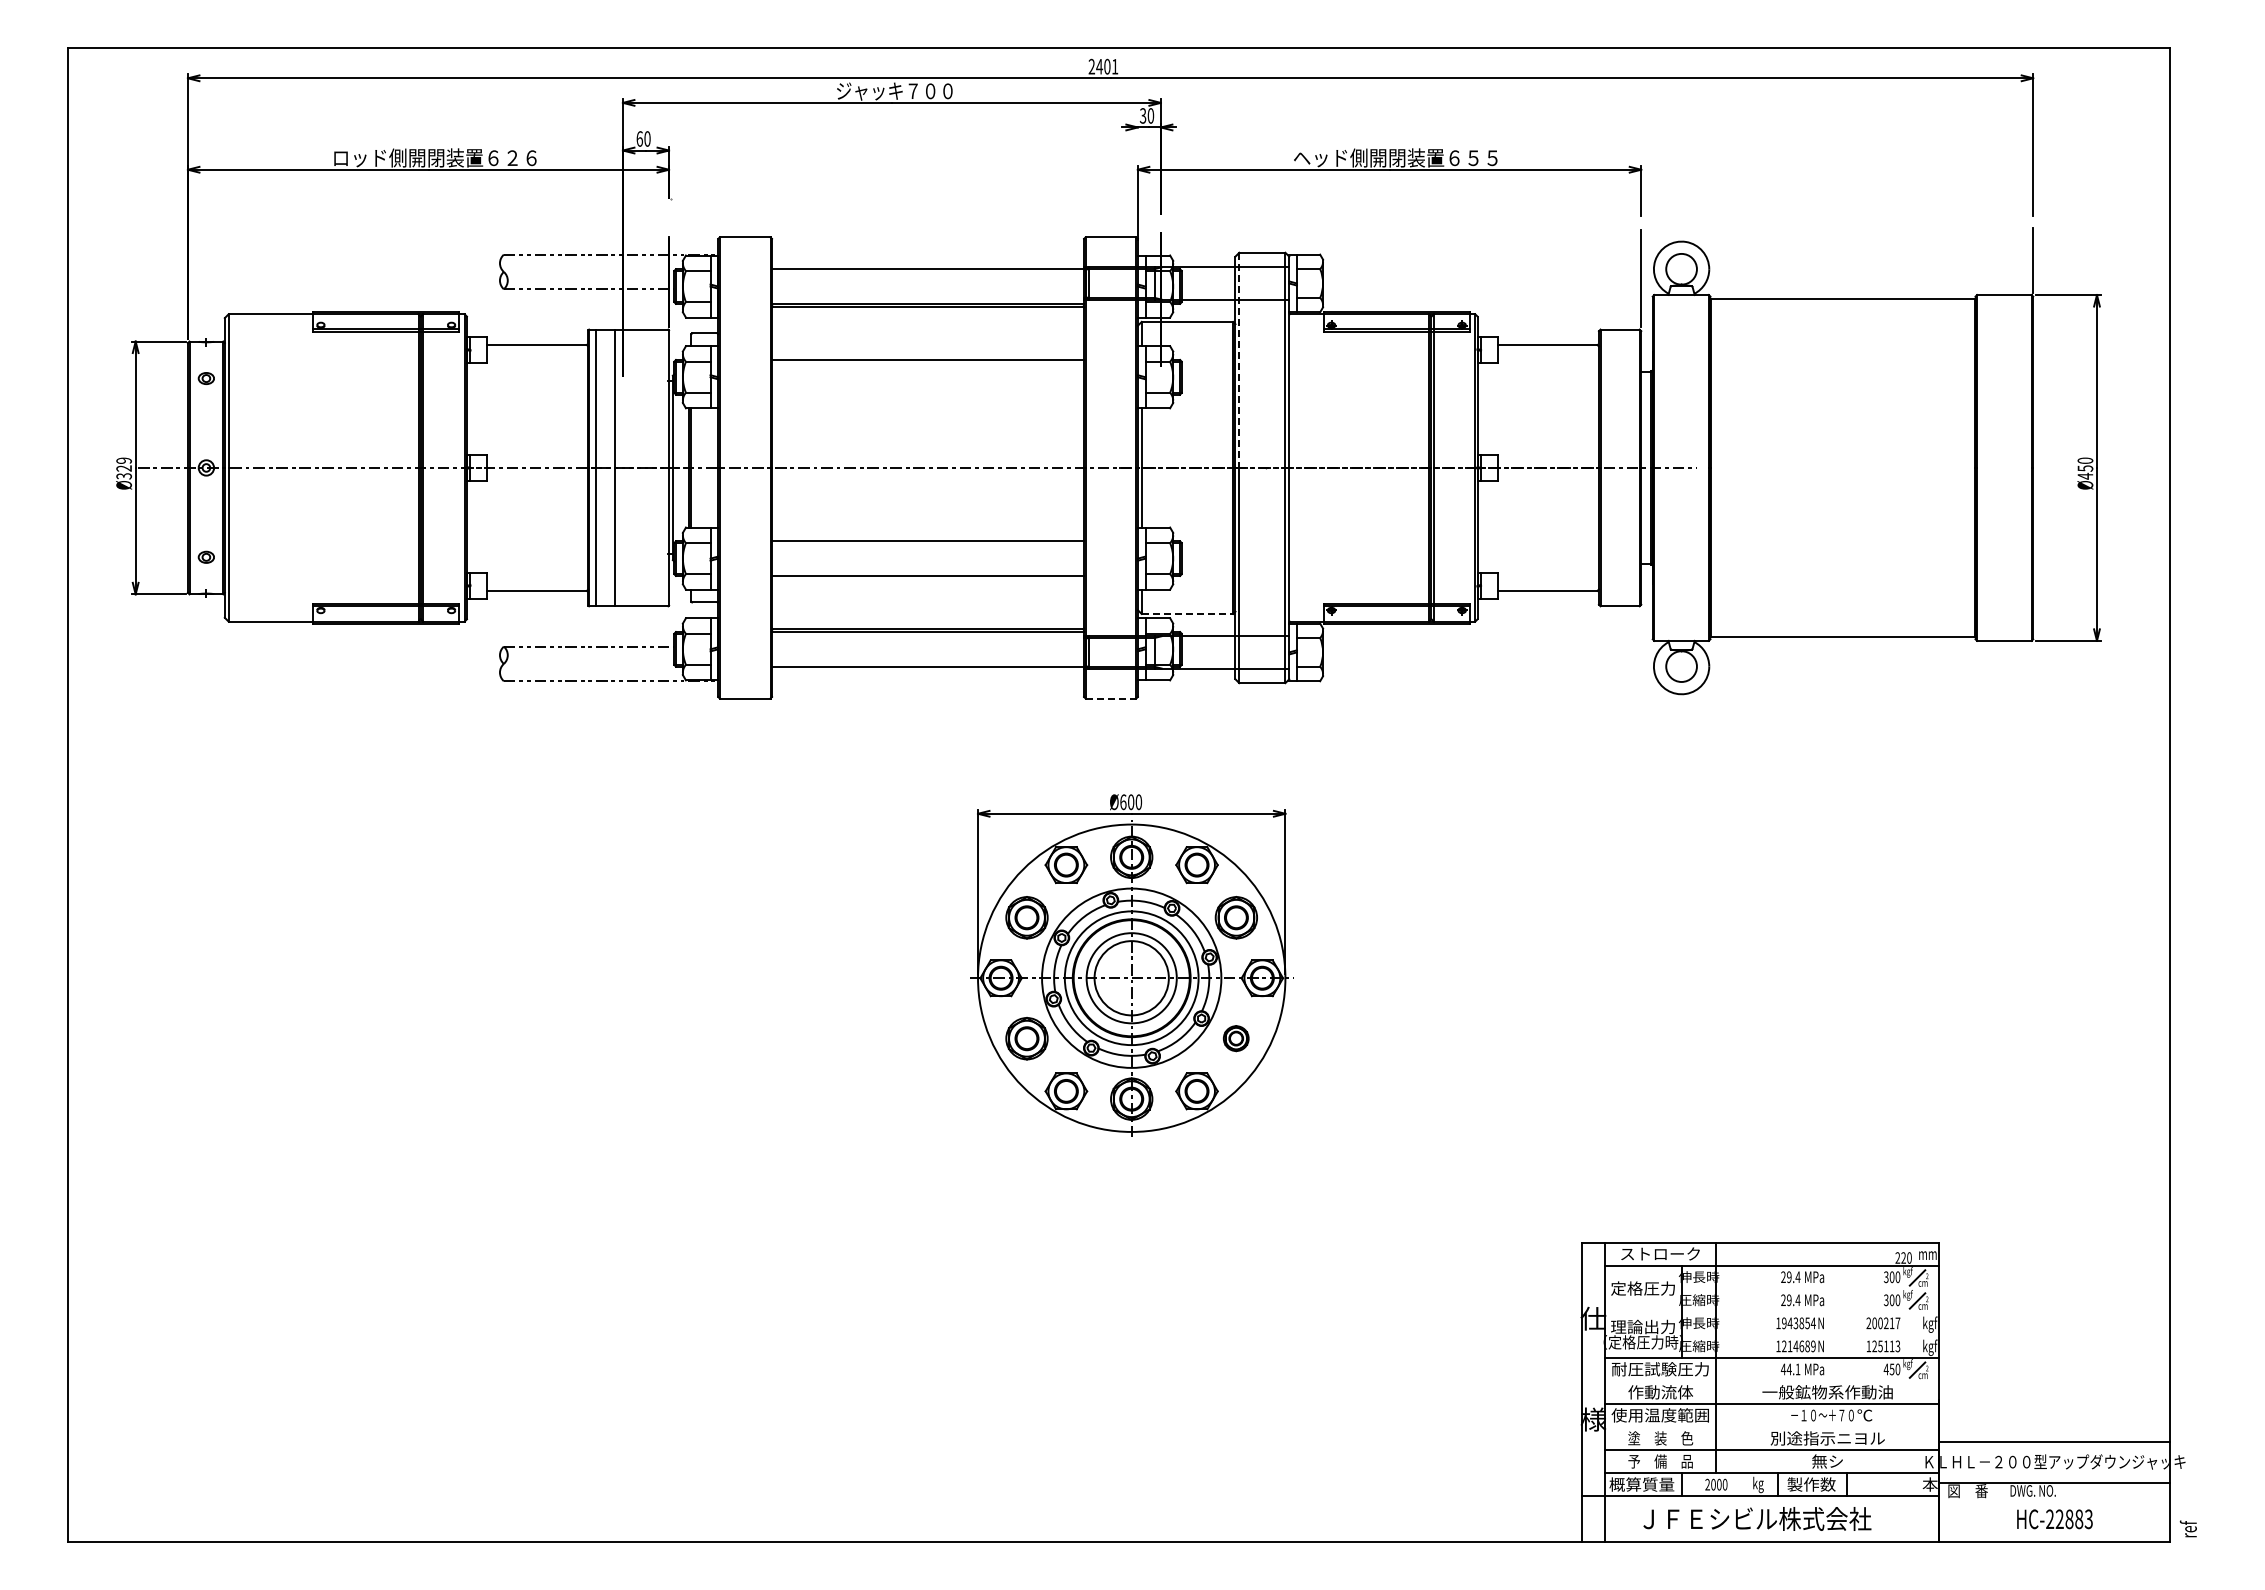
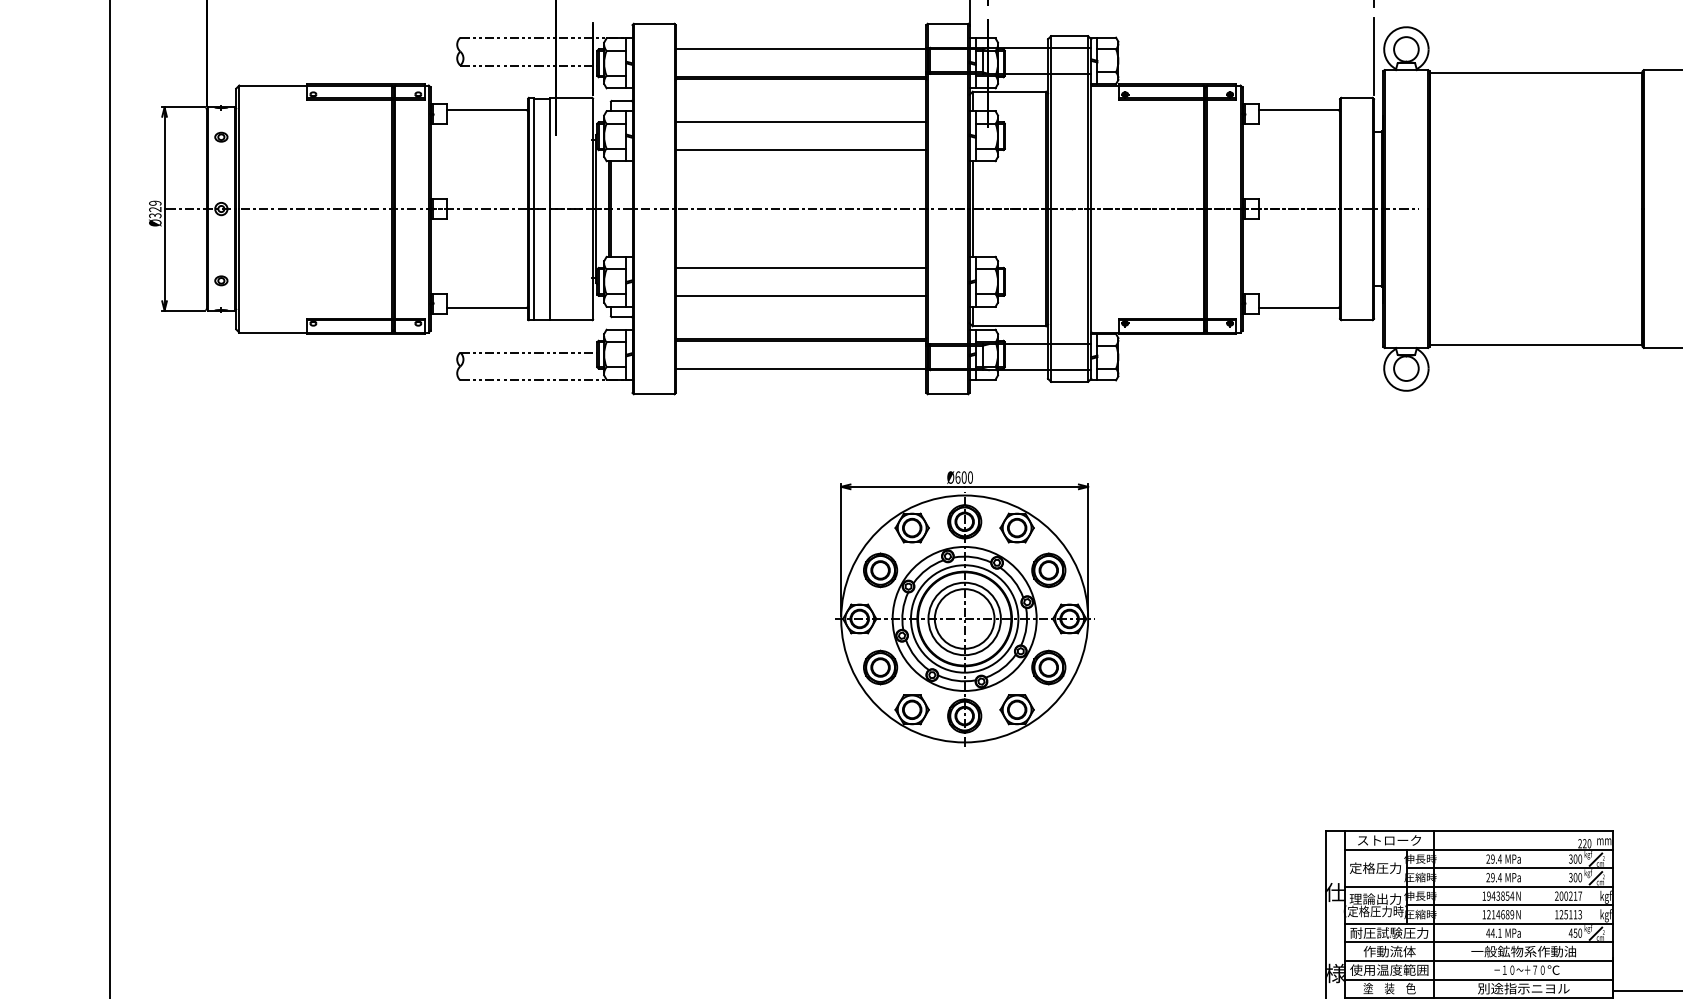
line: (1239, 360) -> (1051, 122), dashed -> solid
line: (928, 394) -> (801, 150), added
line: (1187, 613) -> (1009, 325), dashed -> solid
line: (1111, 698) -> (948, 394), dashed -> solid
part: (1235, 1038) -> (1048, 667), size x1.67
line: (1810, 1288) -> (1509, 868), added
line: (1772, 1311) -> (1479, 886), added
line: (1810, 1334) -> (1509, 905), added
line: (1772, 1381) -> (1479, 942), added
line: (1772, 1427) -> (1479, 979), added

